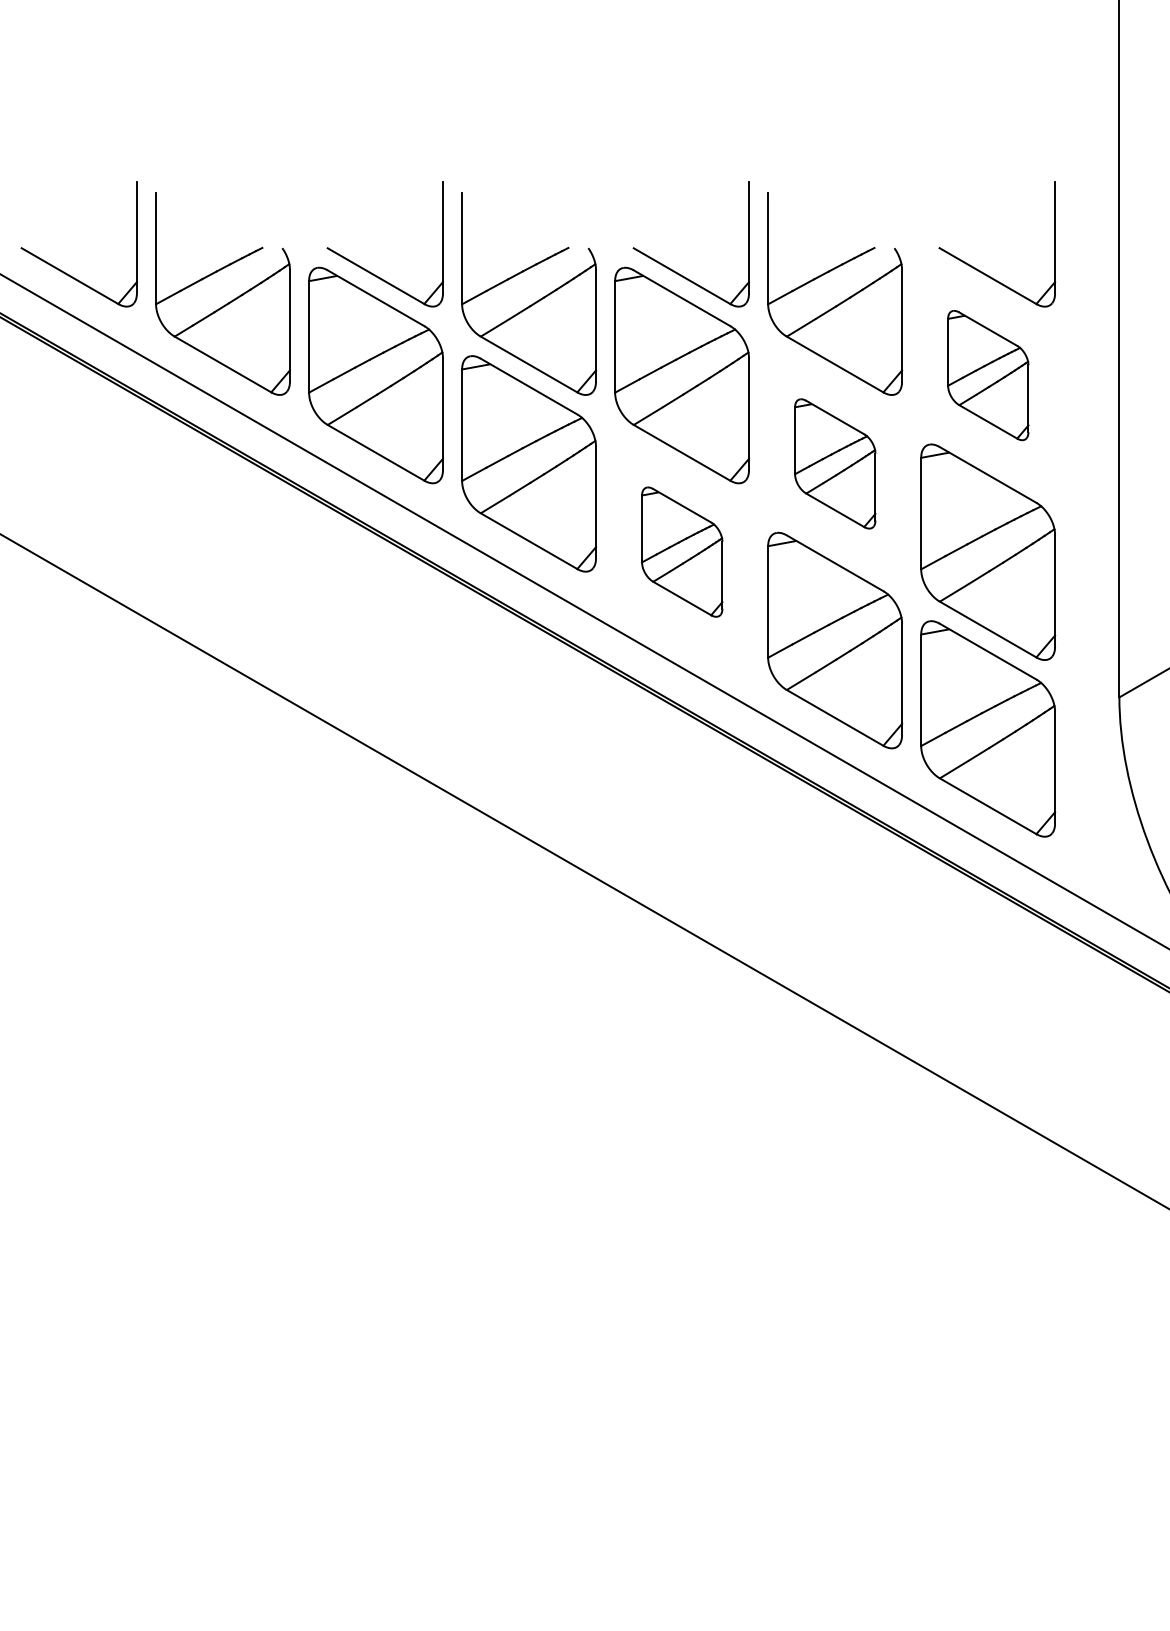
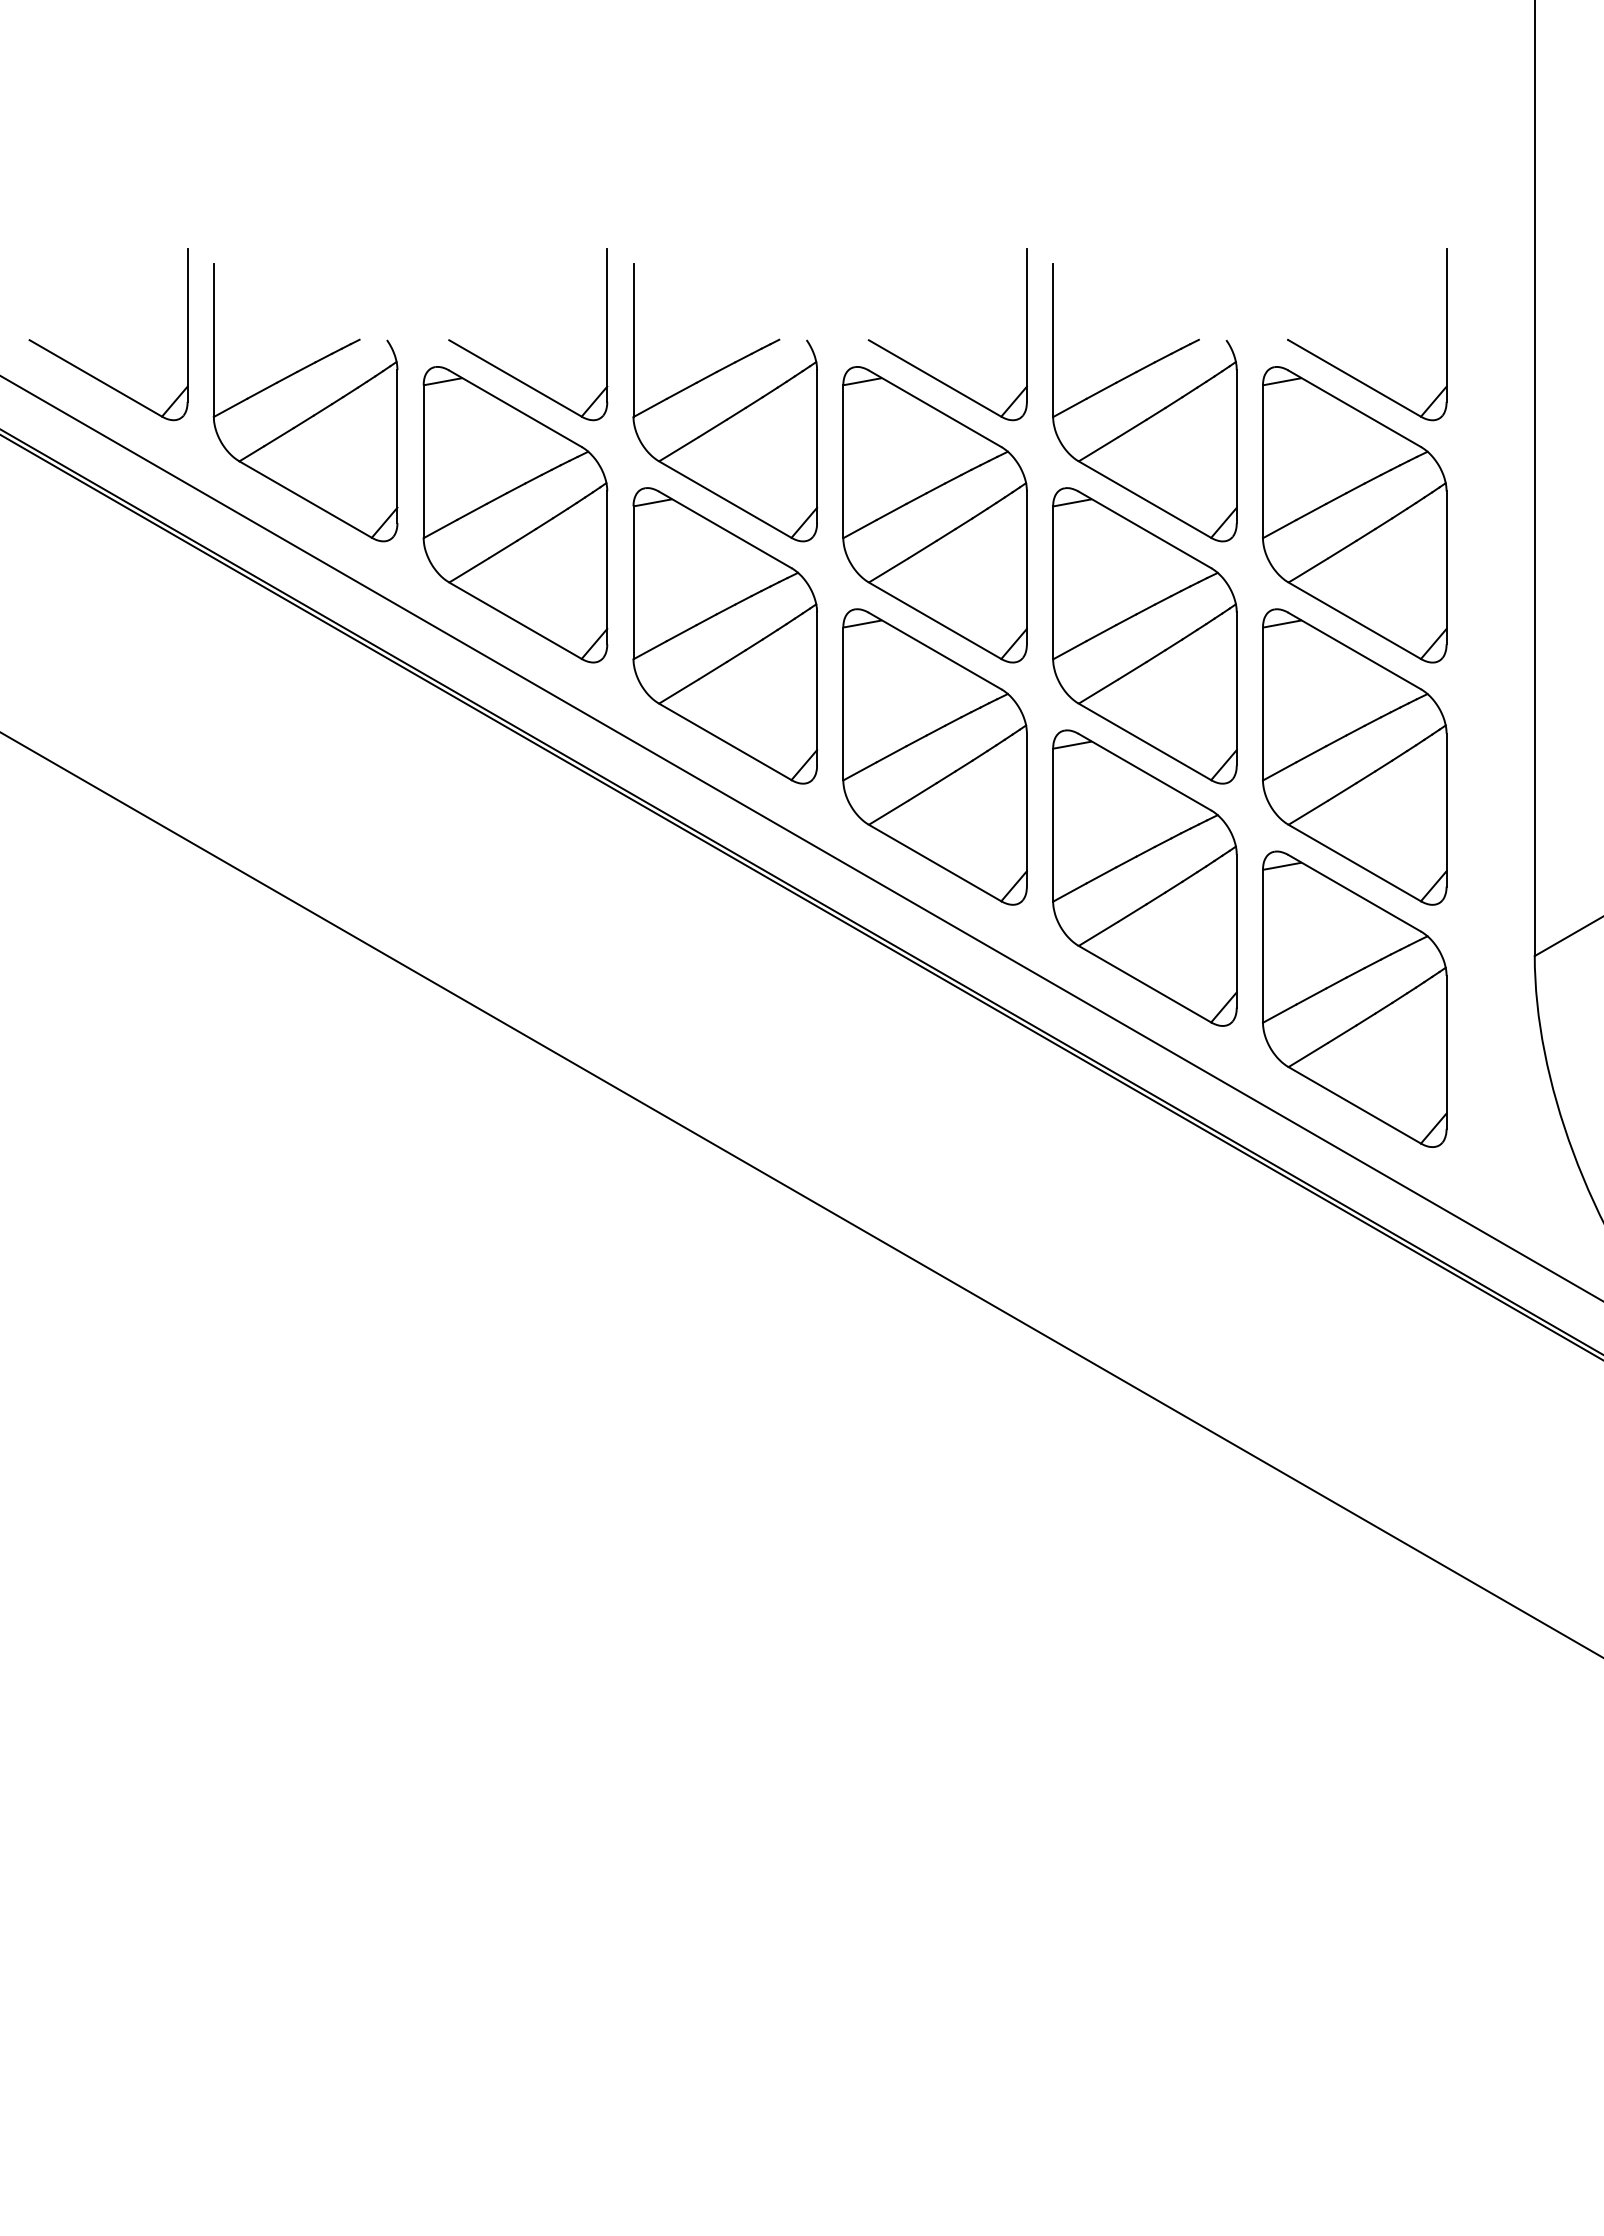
part: (988, 375) -> (1355, 514), size x1.67
part: (835, 463) -> (1145, 635), size x1.67
part: (682, 551) -> (935, 756), size x1.67

